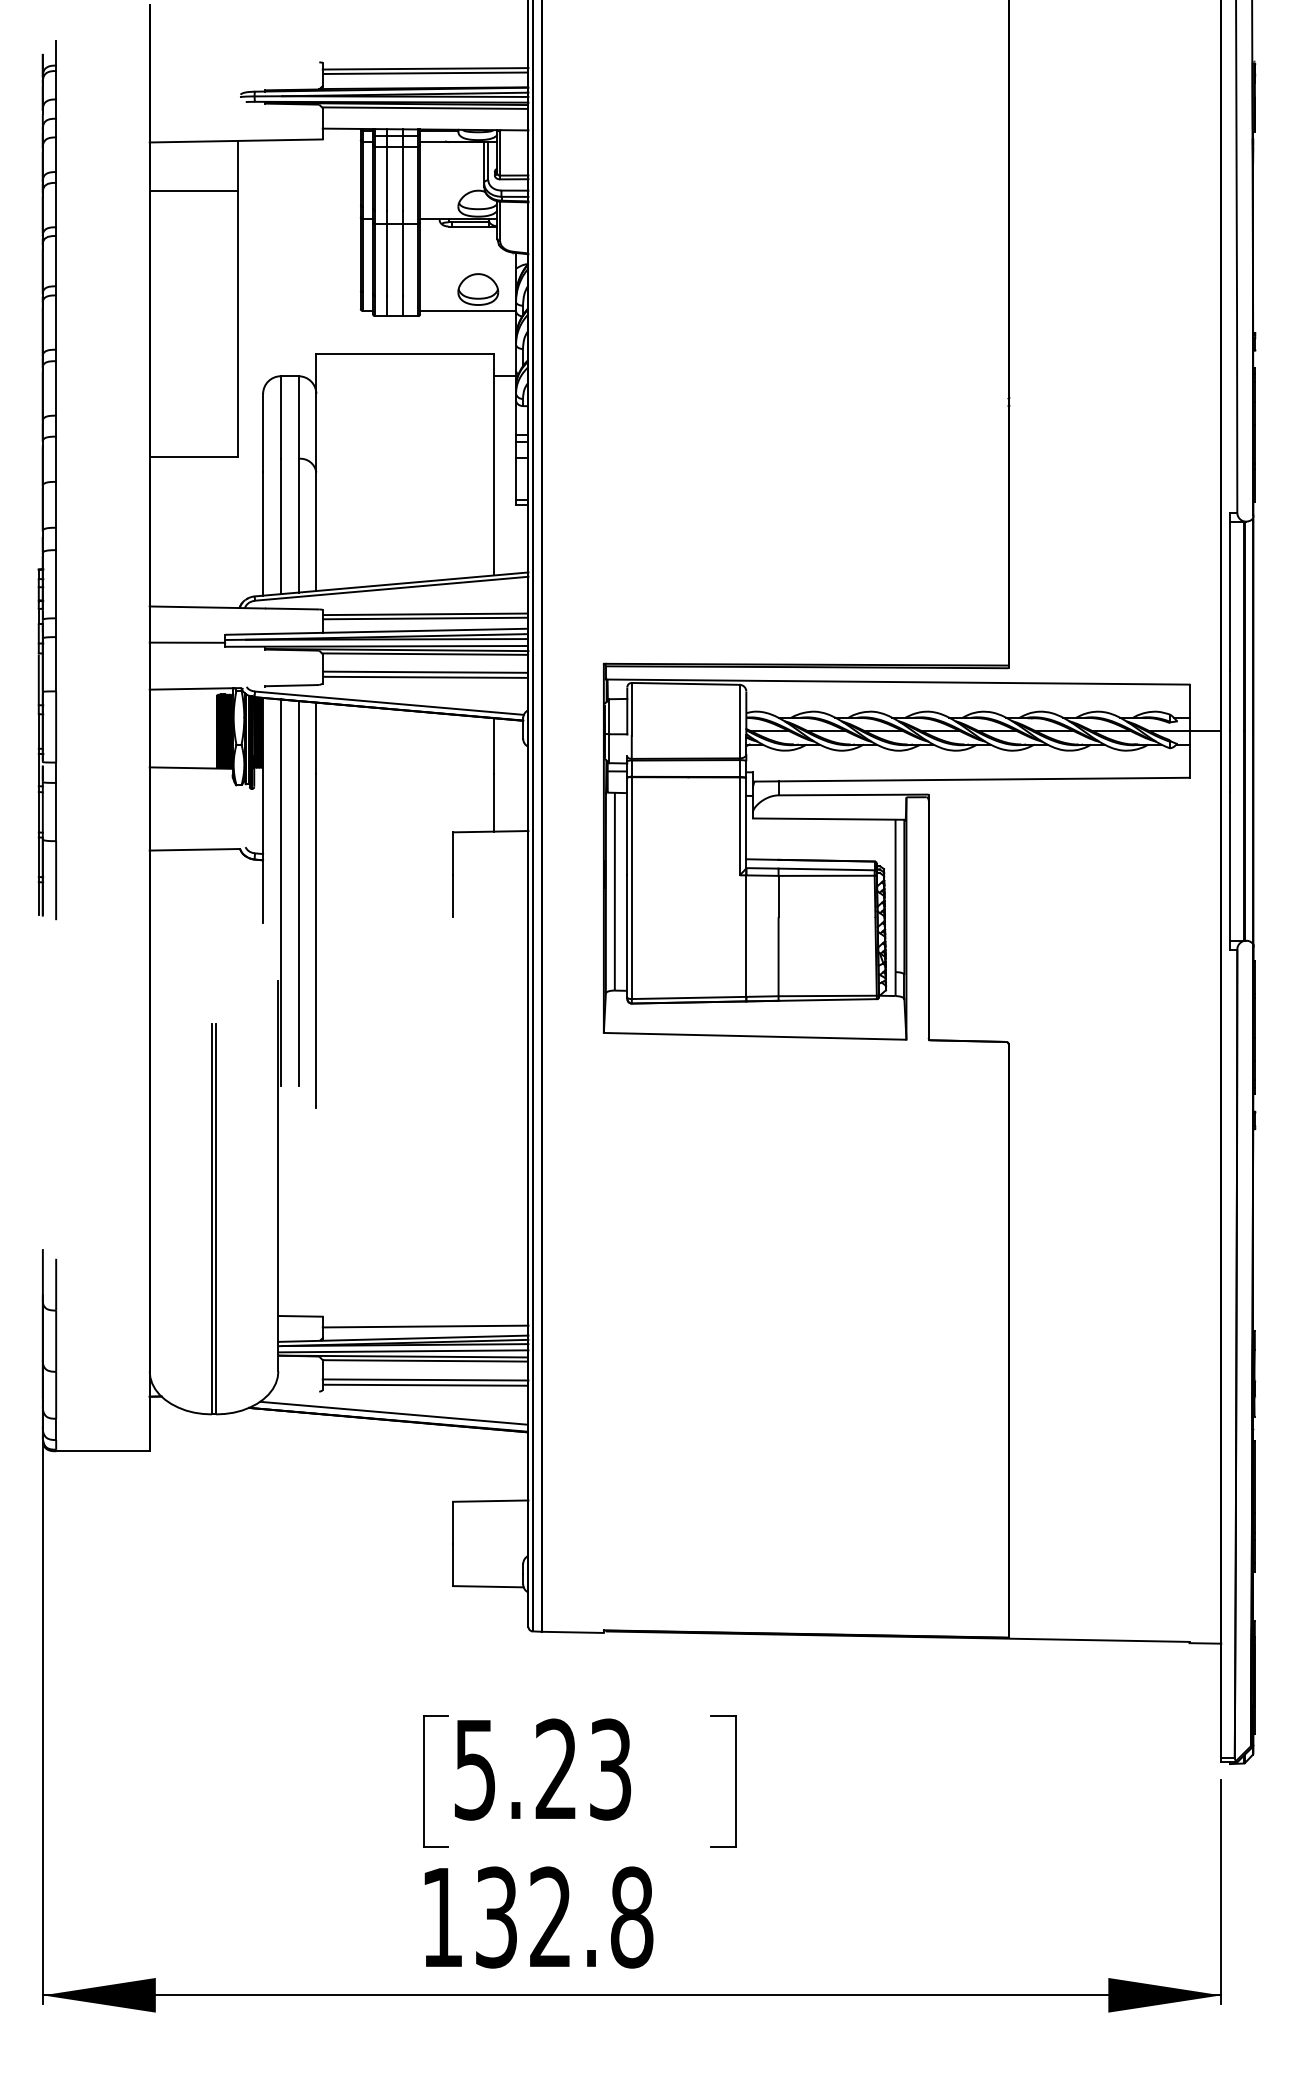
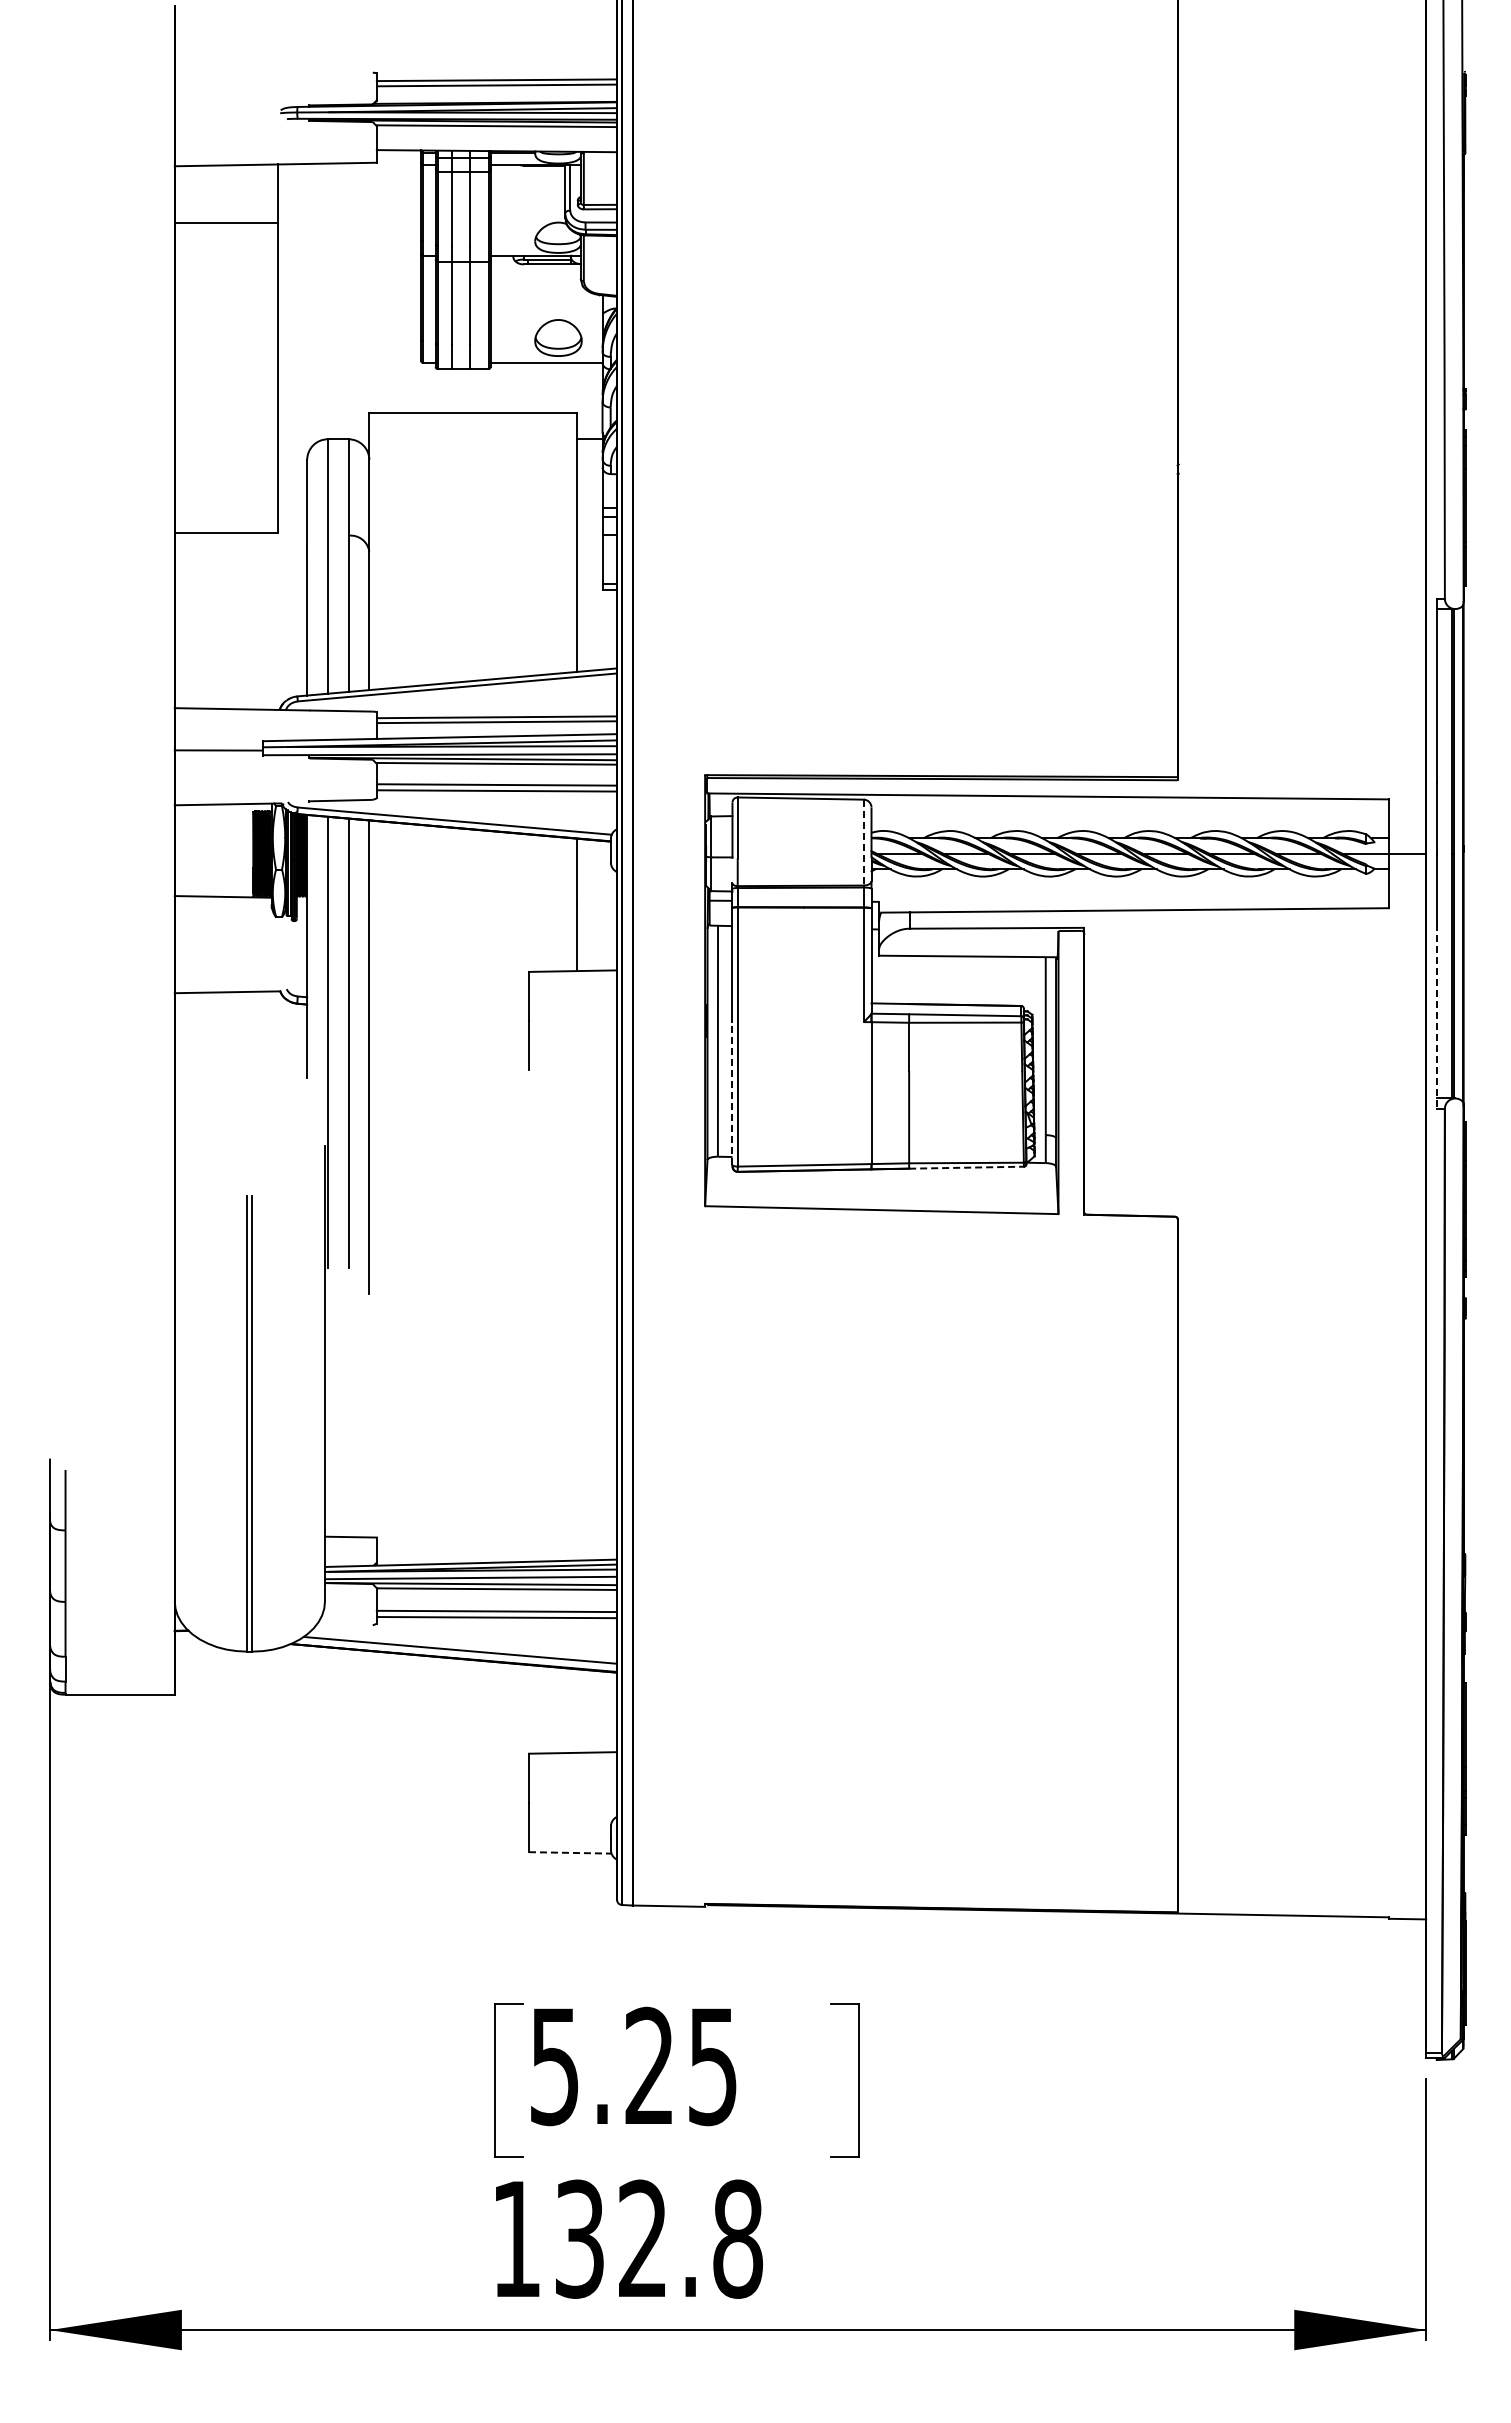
part: (47, 480) -> (55, 560), removed
line: (739, 721) -> (863, 842), solid -> dashed
line: (1230, 871) -> (1436, 1017), solid -> dashed
line: (627, 936) -> (732, 1093), solid -> dashed
line: (827, 999) -> (966, 1167), solid -> dashed
line: (425, 1326) -> (496, 1549), removed
line: (488, 1586) -> (570, 1852), solid -> dashed
text: (610, 1768) -> (712, 2065), 5.23 -> 5.25

